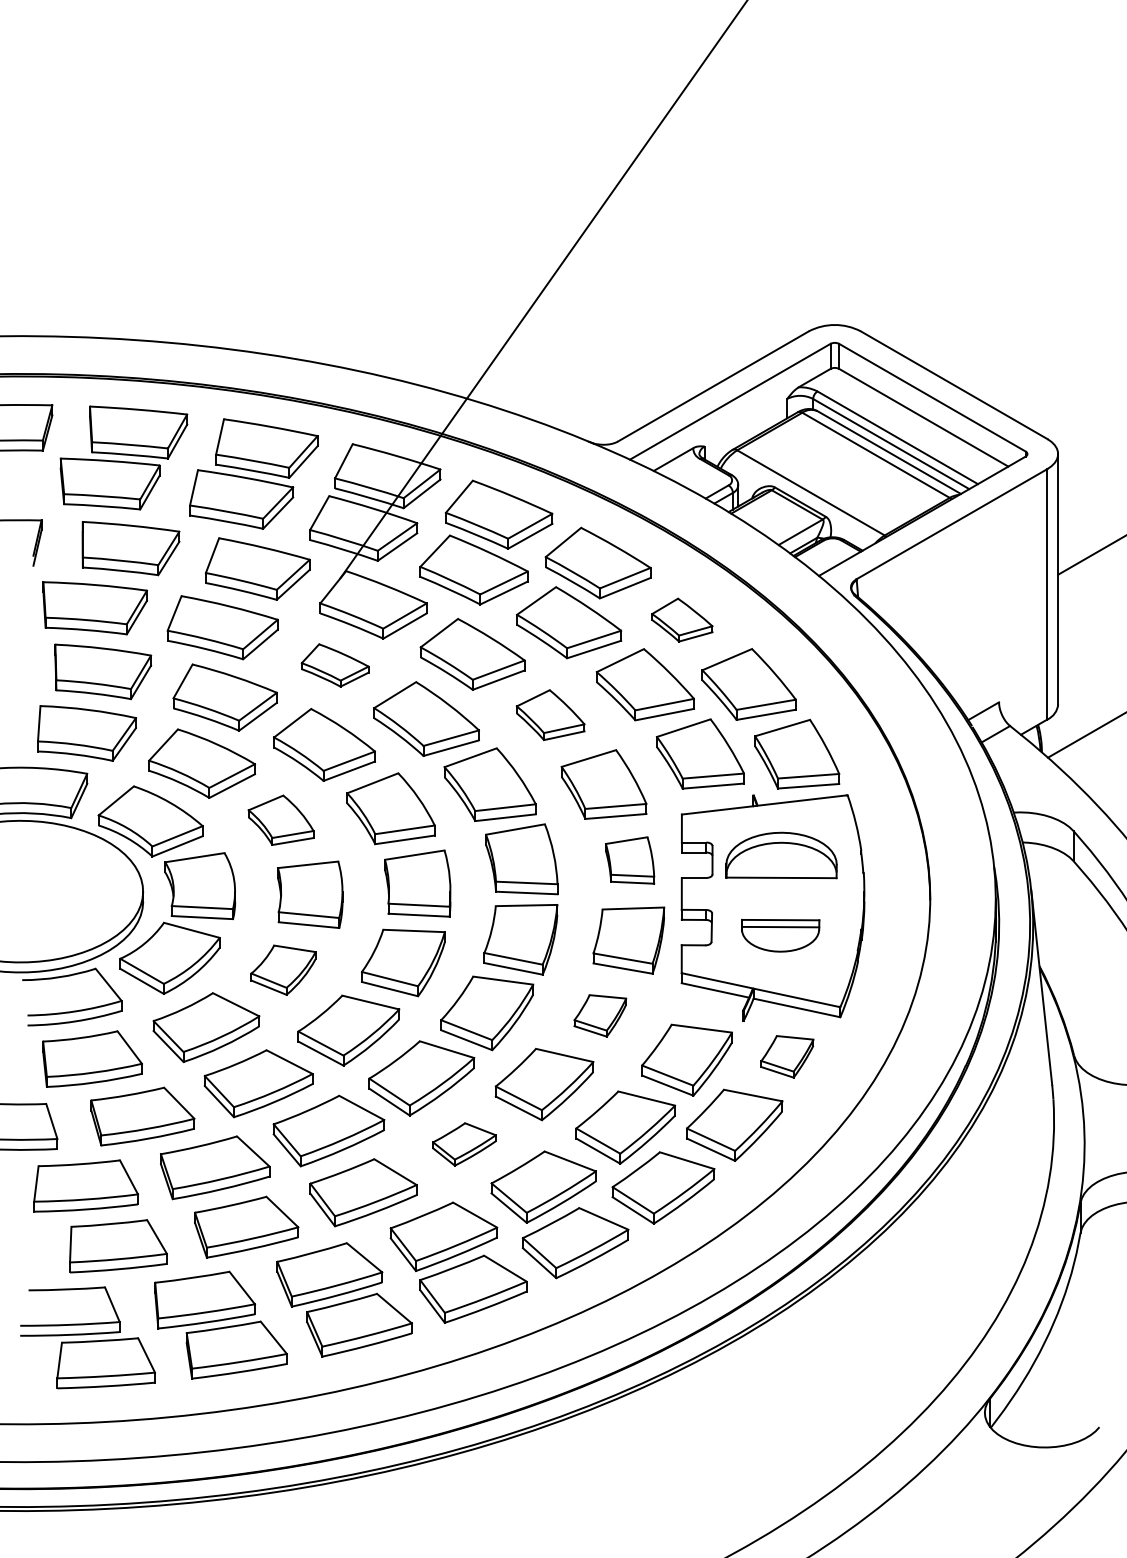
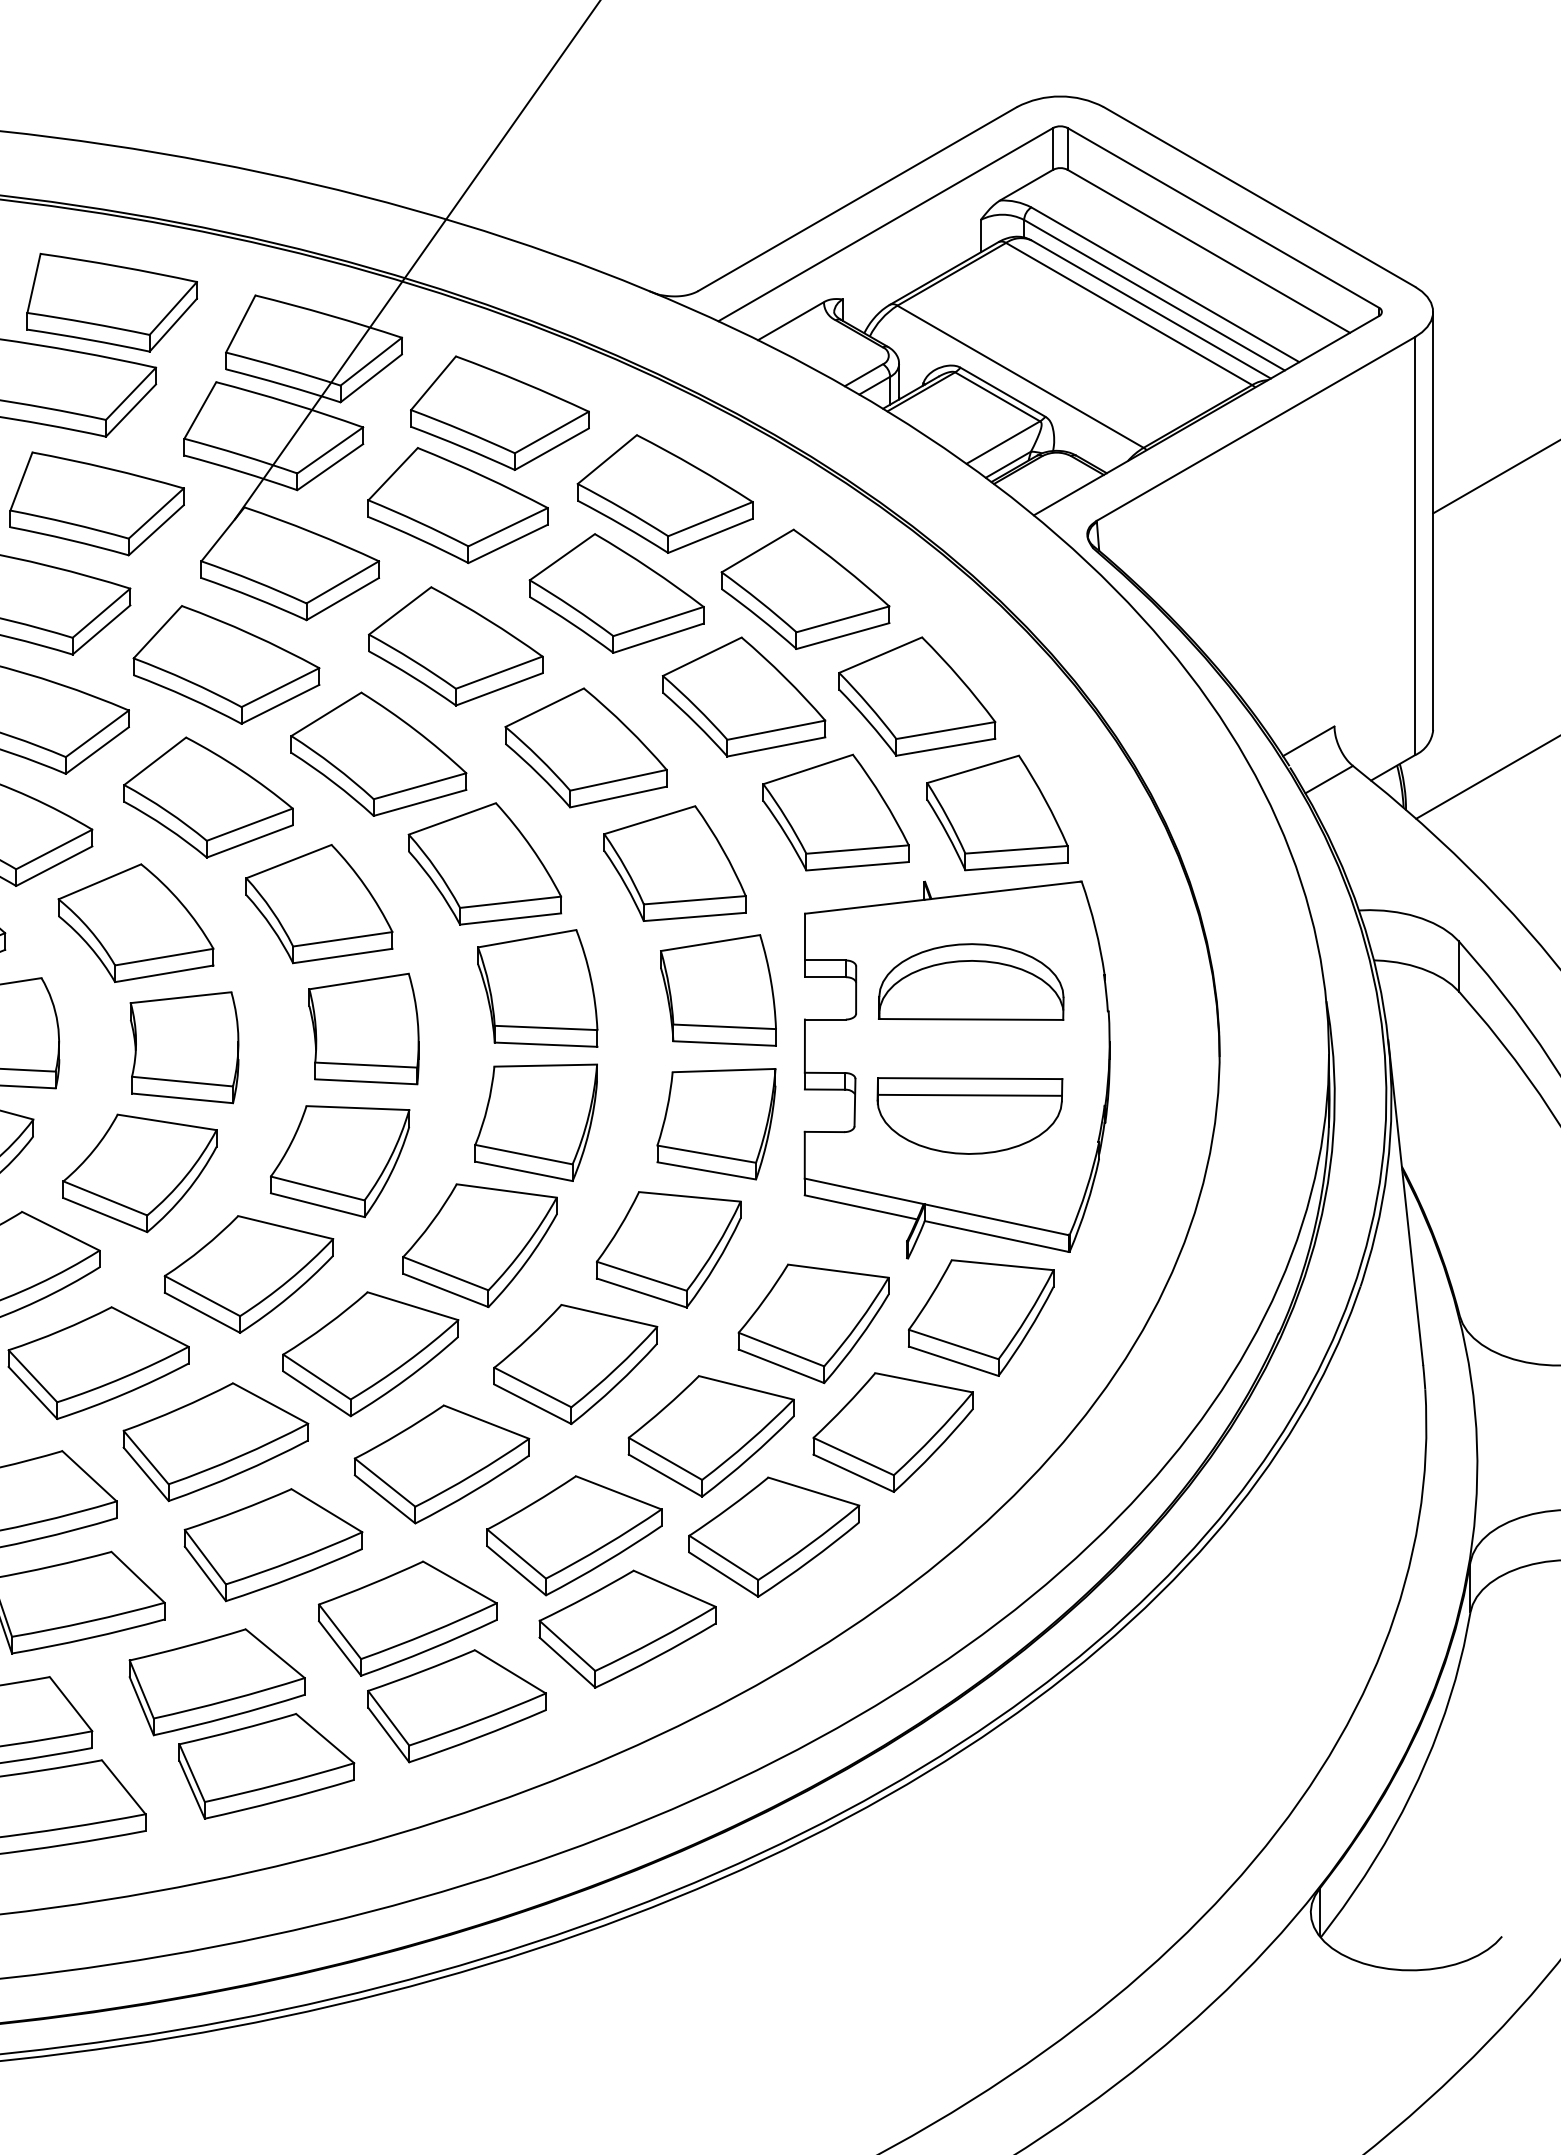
part: (682, 619) -> (806, 588), size x1.67
part: (334, 665) -> (225, 664), size x1.67
part: (550, 714) -> (585, 746), size x1.43
part: (280, 820) -> (134, 923), size x1.43
part: (629, 860) -> (717, 990), size x1.43
part: (780, 935) -> (969, 1115), size x1.43
part: (283, 970) -> (139, 1174), size x1.43
part: (600, 1015) -> (669, 1249), size x1.67
part: (787, 1056) -> (981, 1317), size x1.67
part: (464, 1144) -> (442, 1464), size x1.67

